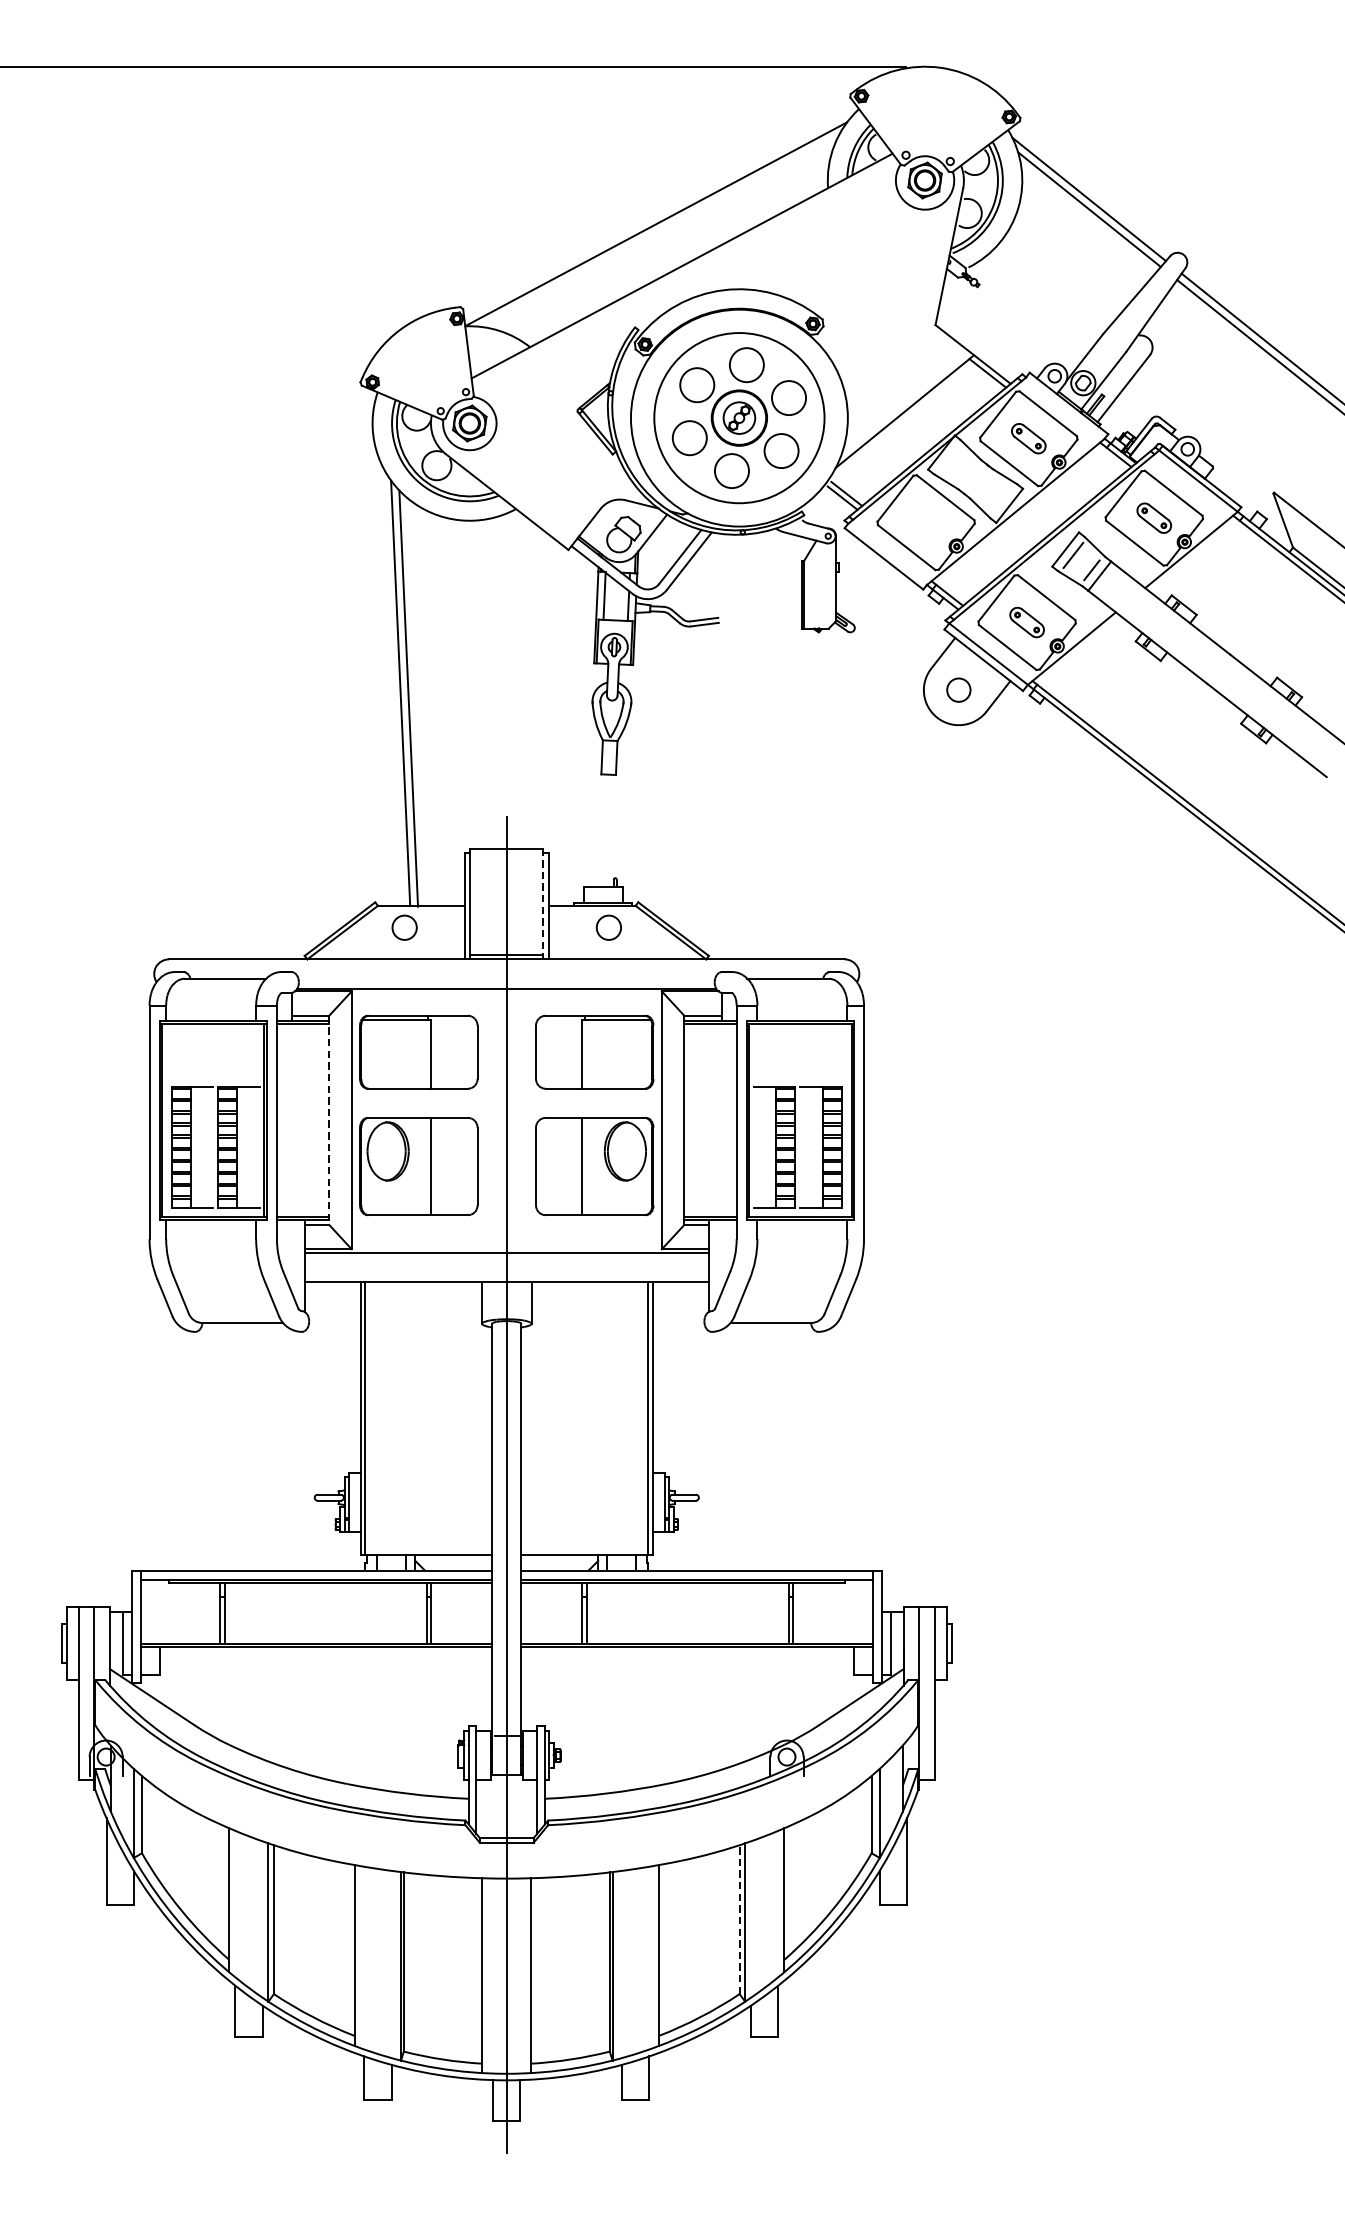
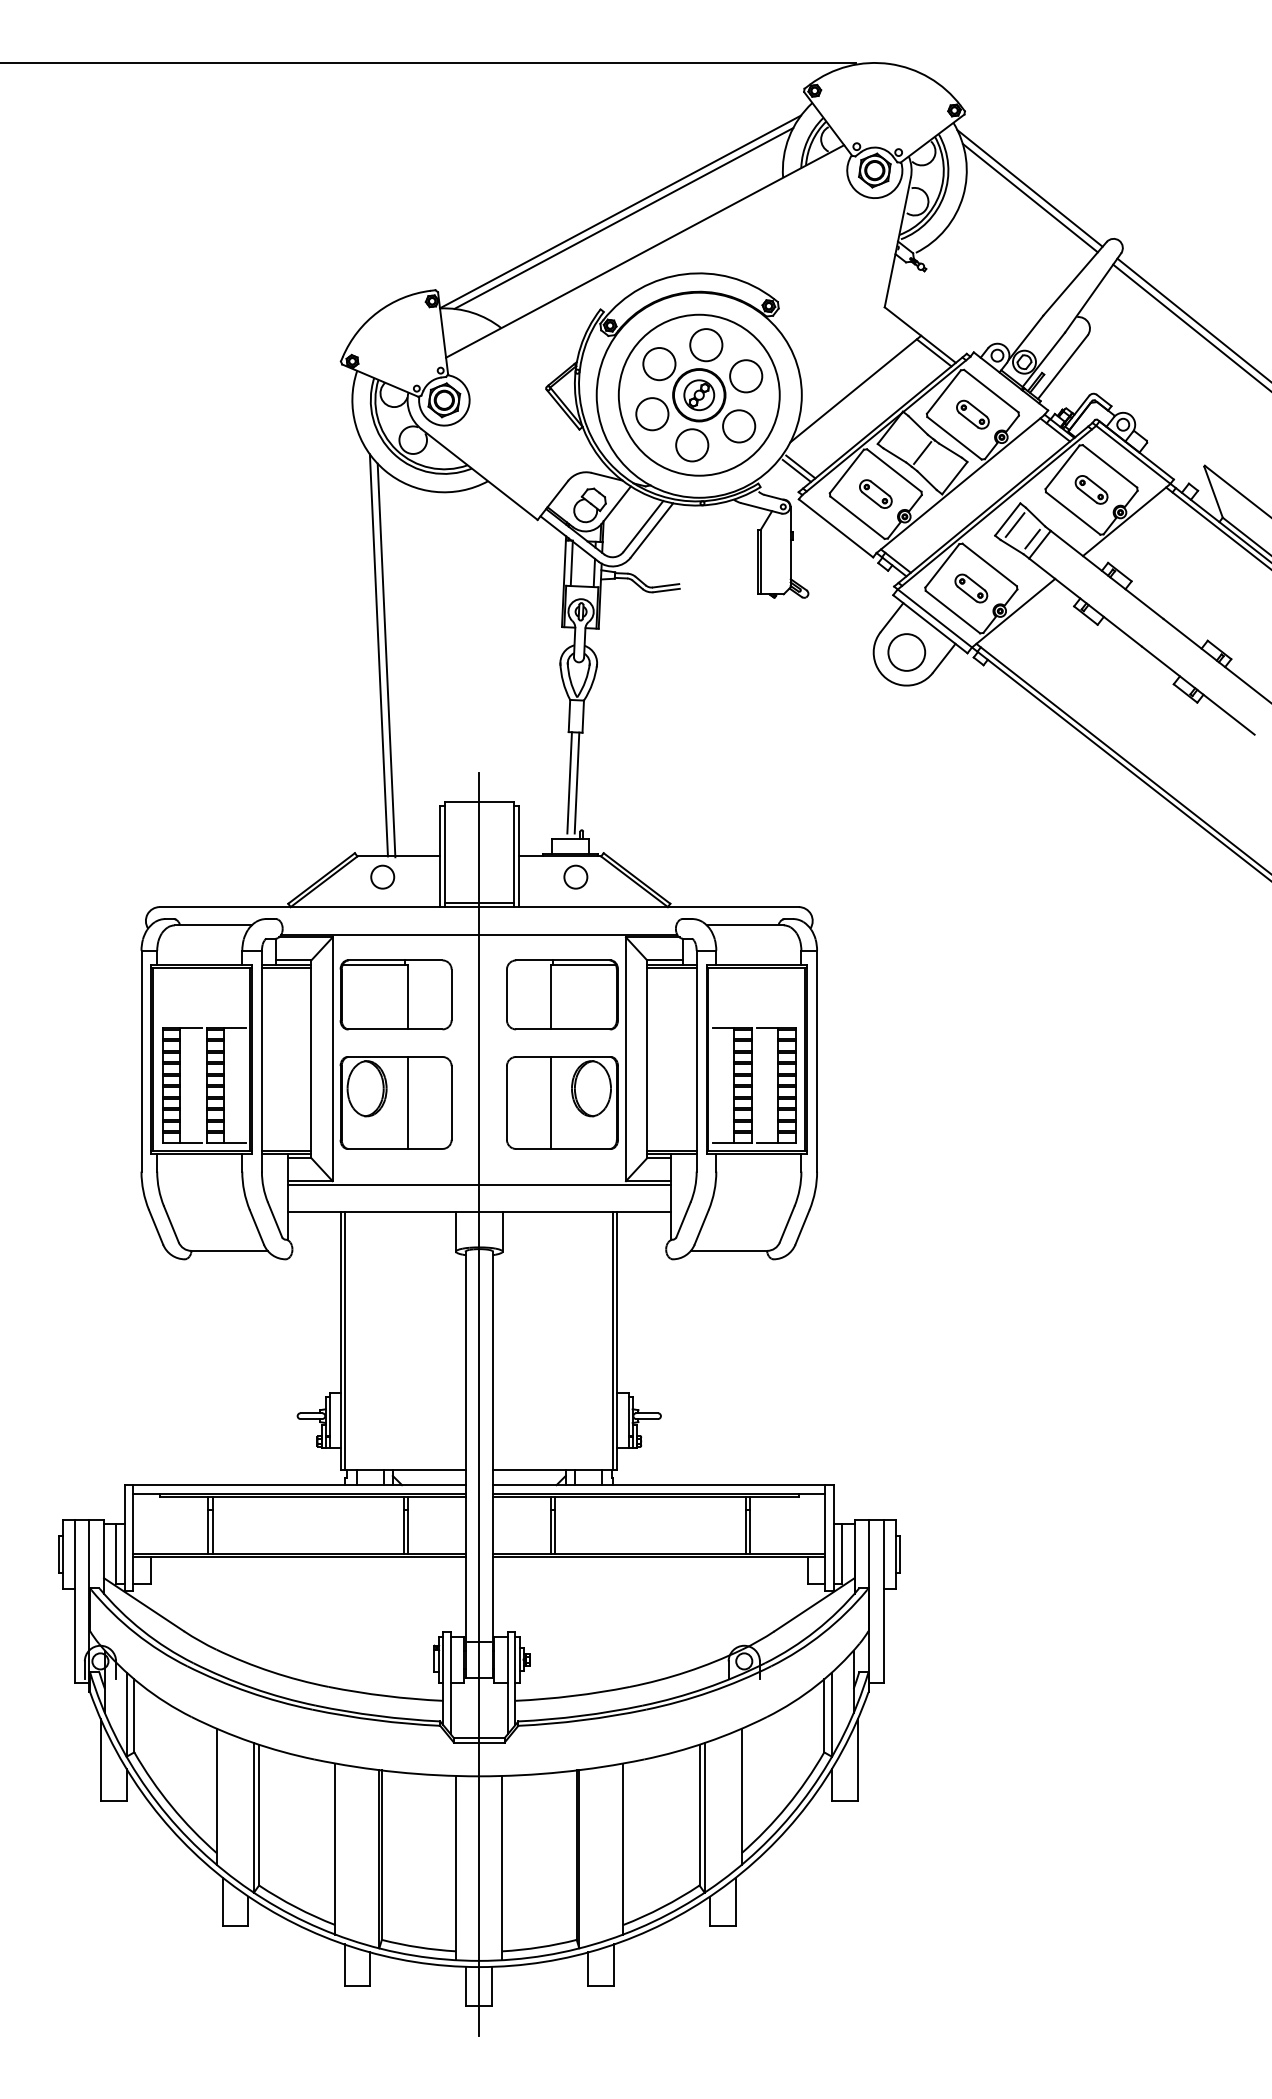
line: (659, 231) -> (623, 218), added
line: (975, 478) -> (922, 452), added
part: (925, 522) -> (875, 493), added
circle: (958, 690) -> (906, 652), size x1.67
line: (602, 827) -> (569, 782), added
line: (609, 827) -> (576, 782), added
line: (542, 904) -> (513, 855), dashed -> solid
line: (329, 1120) -> (311, 1059), dashed -> solid
line: (739, 1918) -> (699, 1814), dashed -> solid

